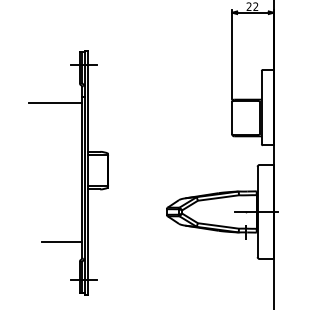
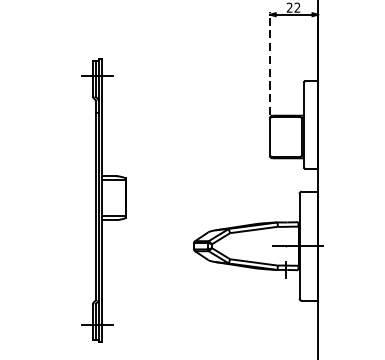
line: (232, 54) -> (270, 63), solid -> dashed
line: (55, 102) -> (64, 119), removed
line: (61, 242) -> (71, 281), removed

